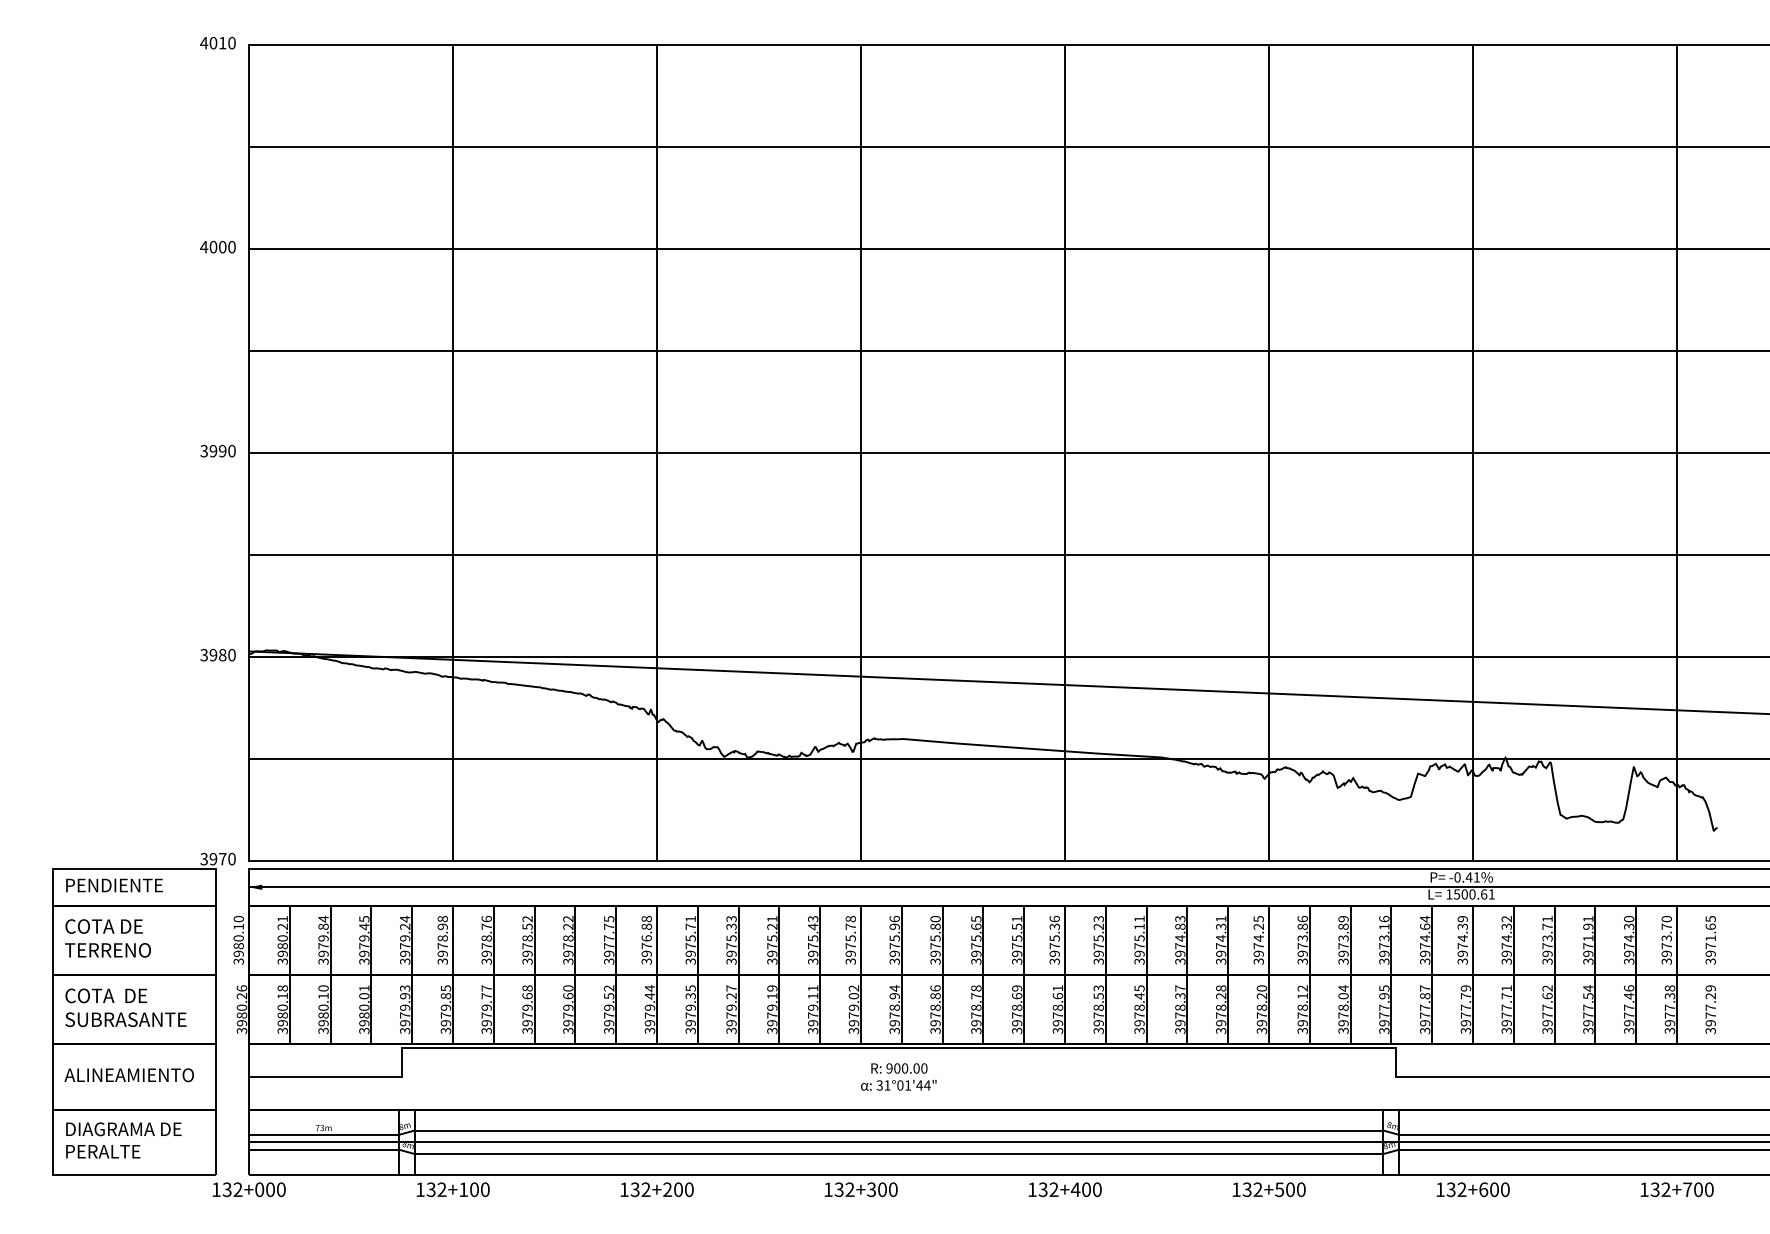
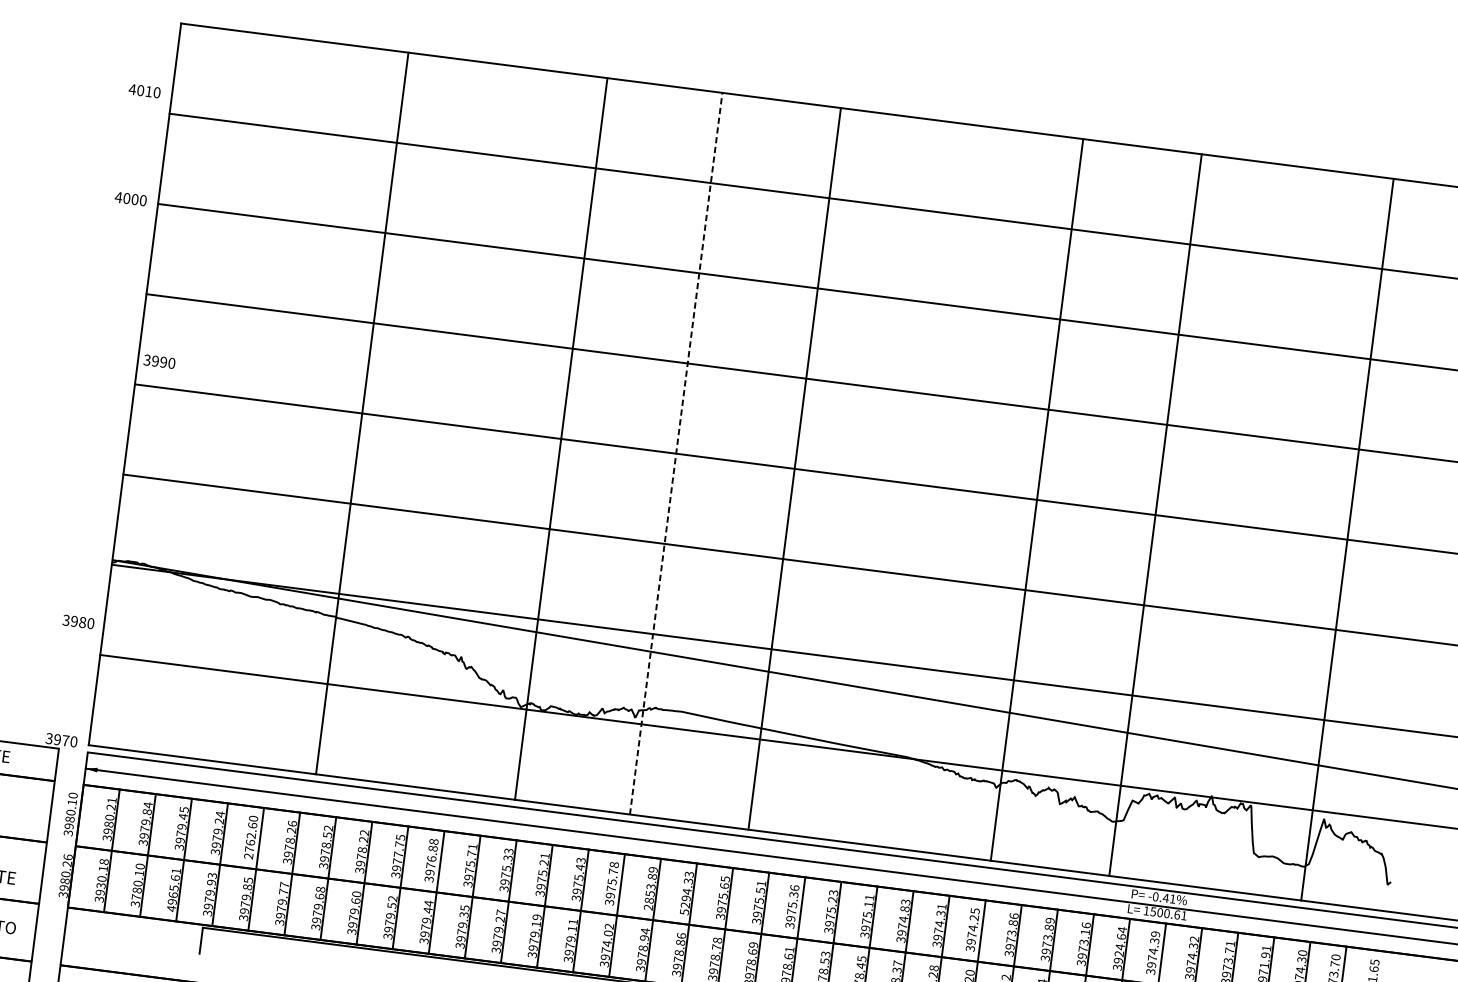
text: (217, 42) -> (144, 90), moved
text: (217, 450) -> (159, 361), moved
line: (452, 452) -> (361, 413), moved
line: (656, 452) -> (560, 438), moved
line: (860, 452) -> (675, 453), solid -> dashed
line: (1064, 452) -> (794, 468), moved
line: (1472, 452) -> (1155, 514), moved
line: (1676, 452) -> (1347, 539), moved
text: (217, 654) -> (78, 621), moved
text: (486, 926) -> (291, 830), 3978.76 -> 3978.26
text: (442, 939) -> (251, 836), 3978.98 -> 2762.60
text: (894, 939) -> (650, 887), 3975.96 -> 2853.89
text: (935, 940) -> (686, 893), 3975.80 -> 5294.33
text: (1425, 946) -> (1119, 954), 3974.64 -> 3924.64
text: (853, 1007) -> (606, 943), 3979.02 -> 3974.02
text: (364, 1013) -> (173, 893), 3980.01 -> 4965.61
text: (282, 1015) -> (100, 885), 3980.18 -> 3930.18
text: (323, 1023) -> (136, 897), 3980.10 -> 3780.10
line: (324, 1077) -> (131, 945), removed

